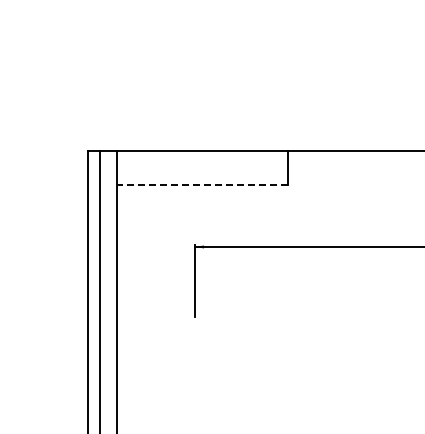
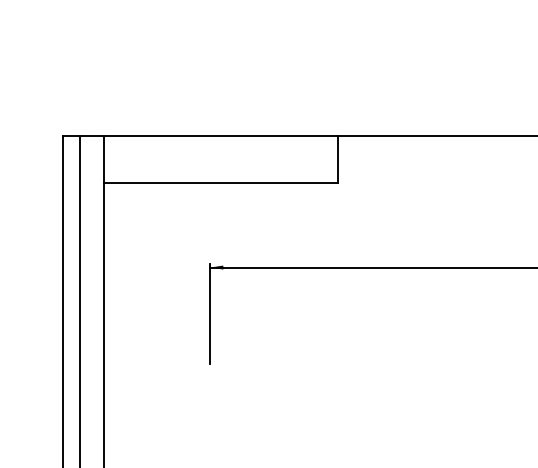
line: (201, 185) -> (219, 183), dashed -> solid

